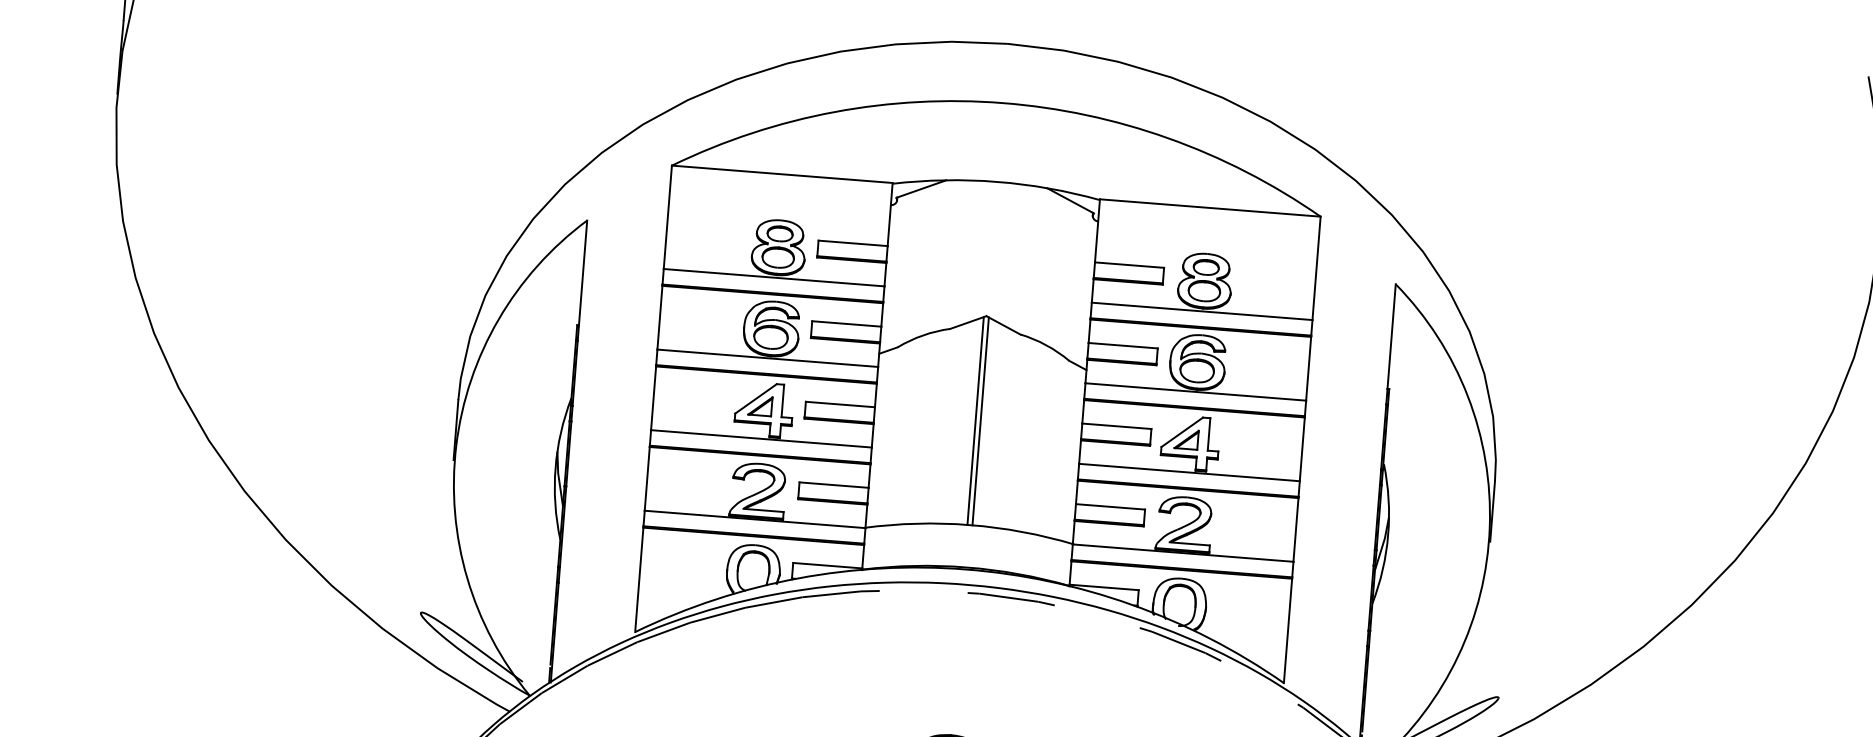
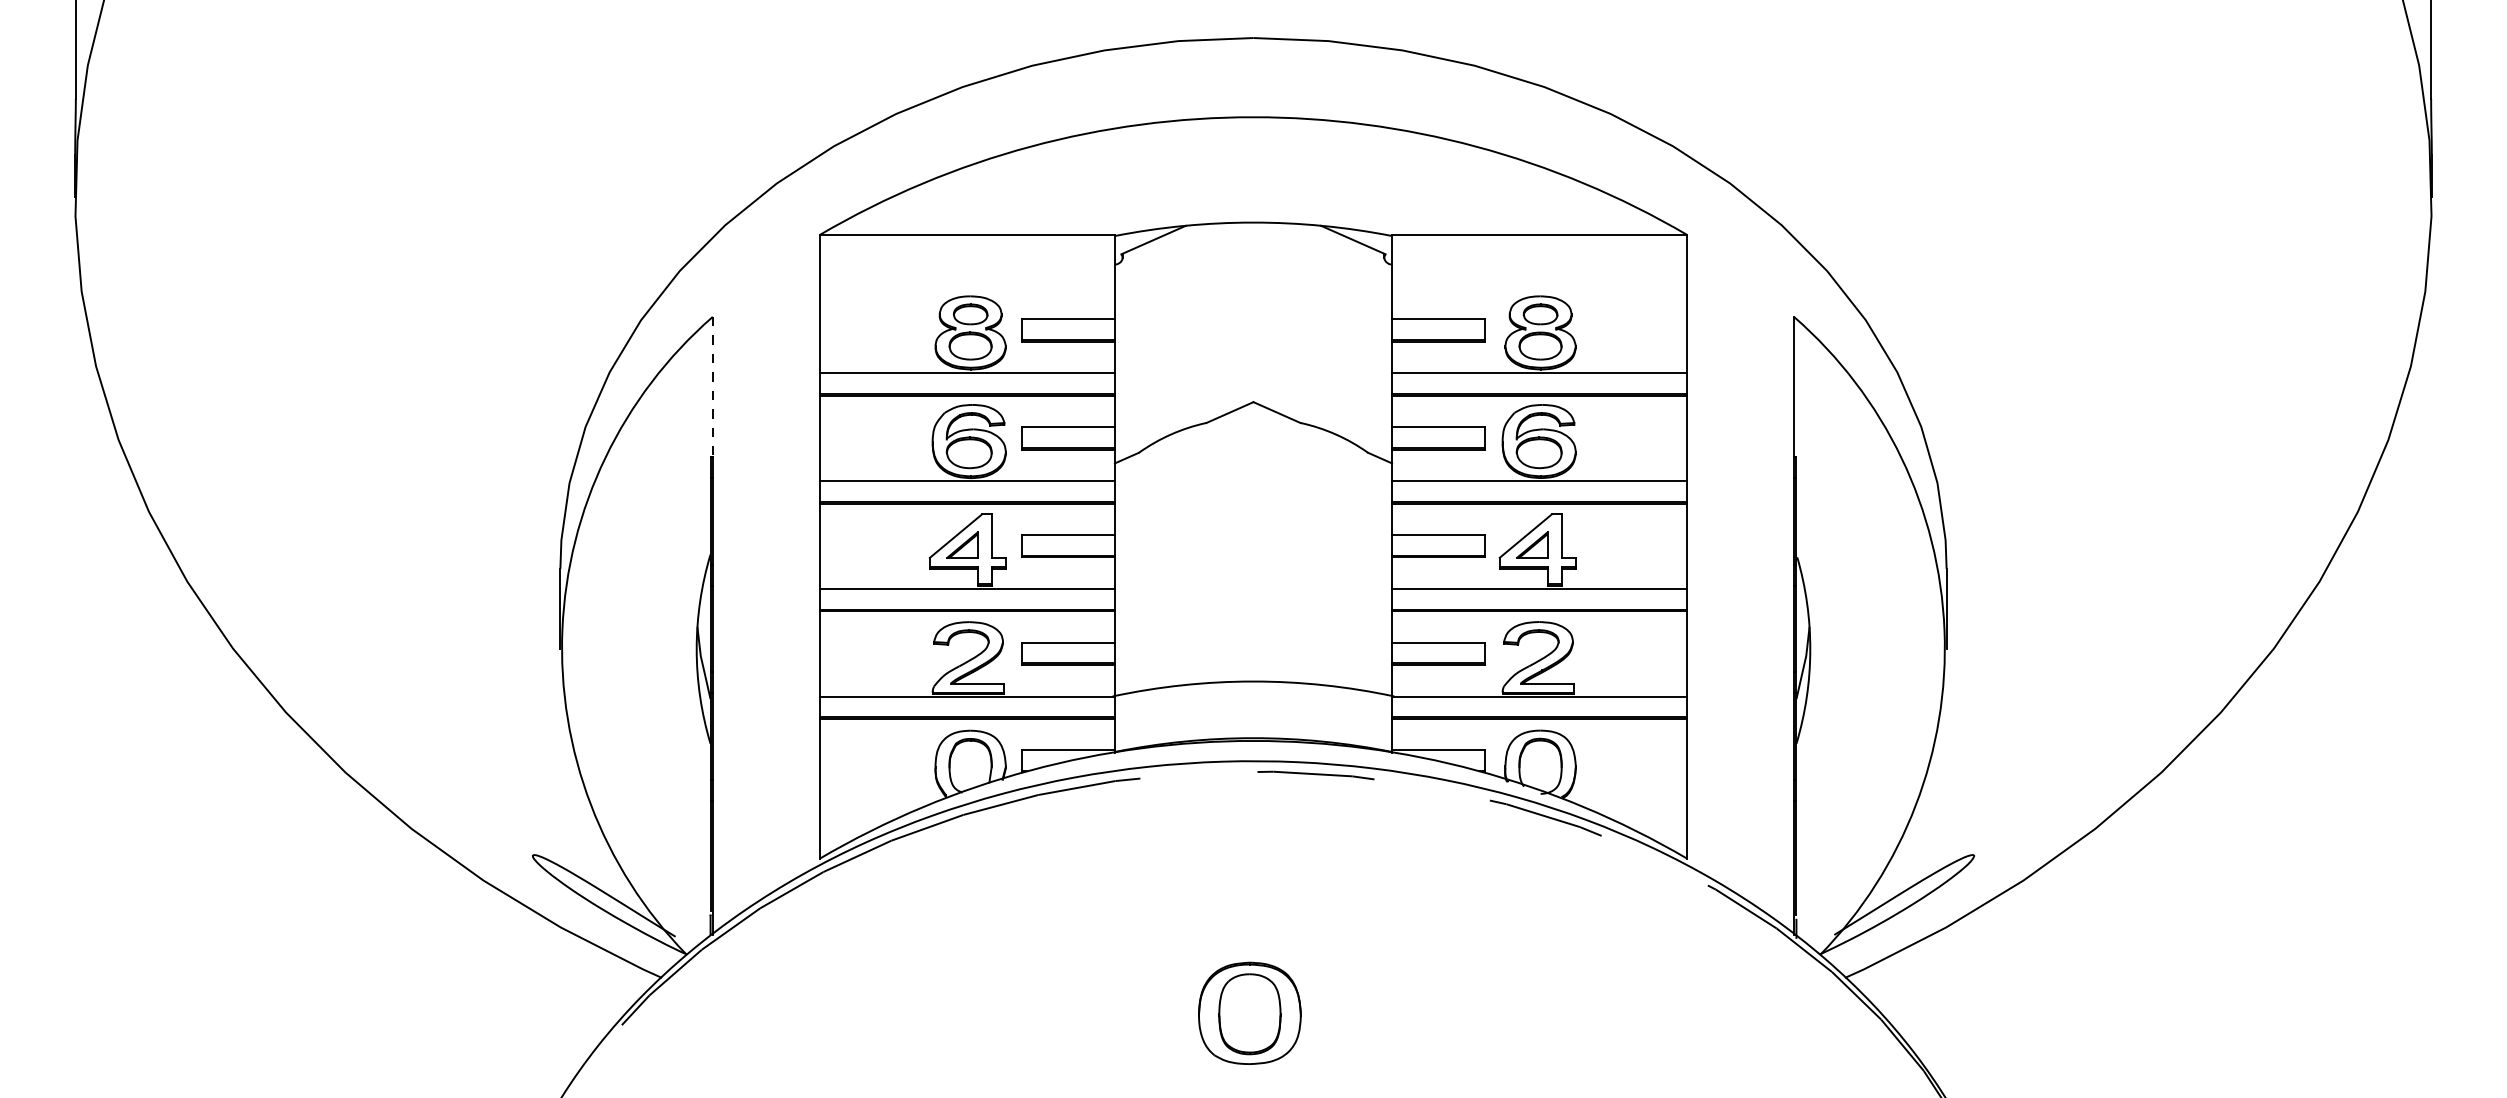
line: (582, 273) -> (712, 387), solid -> dashed
line: (975, 420) -> (1250, 542), removed
line: (980, 421) -> (1256, 542), removed

